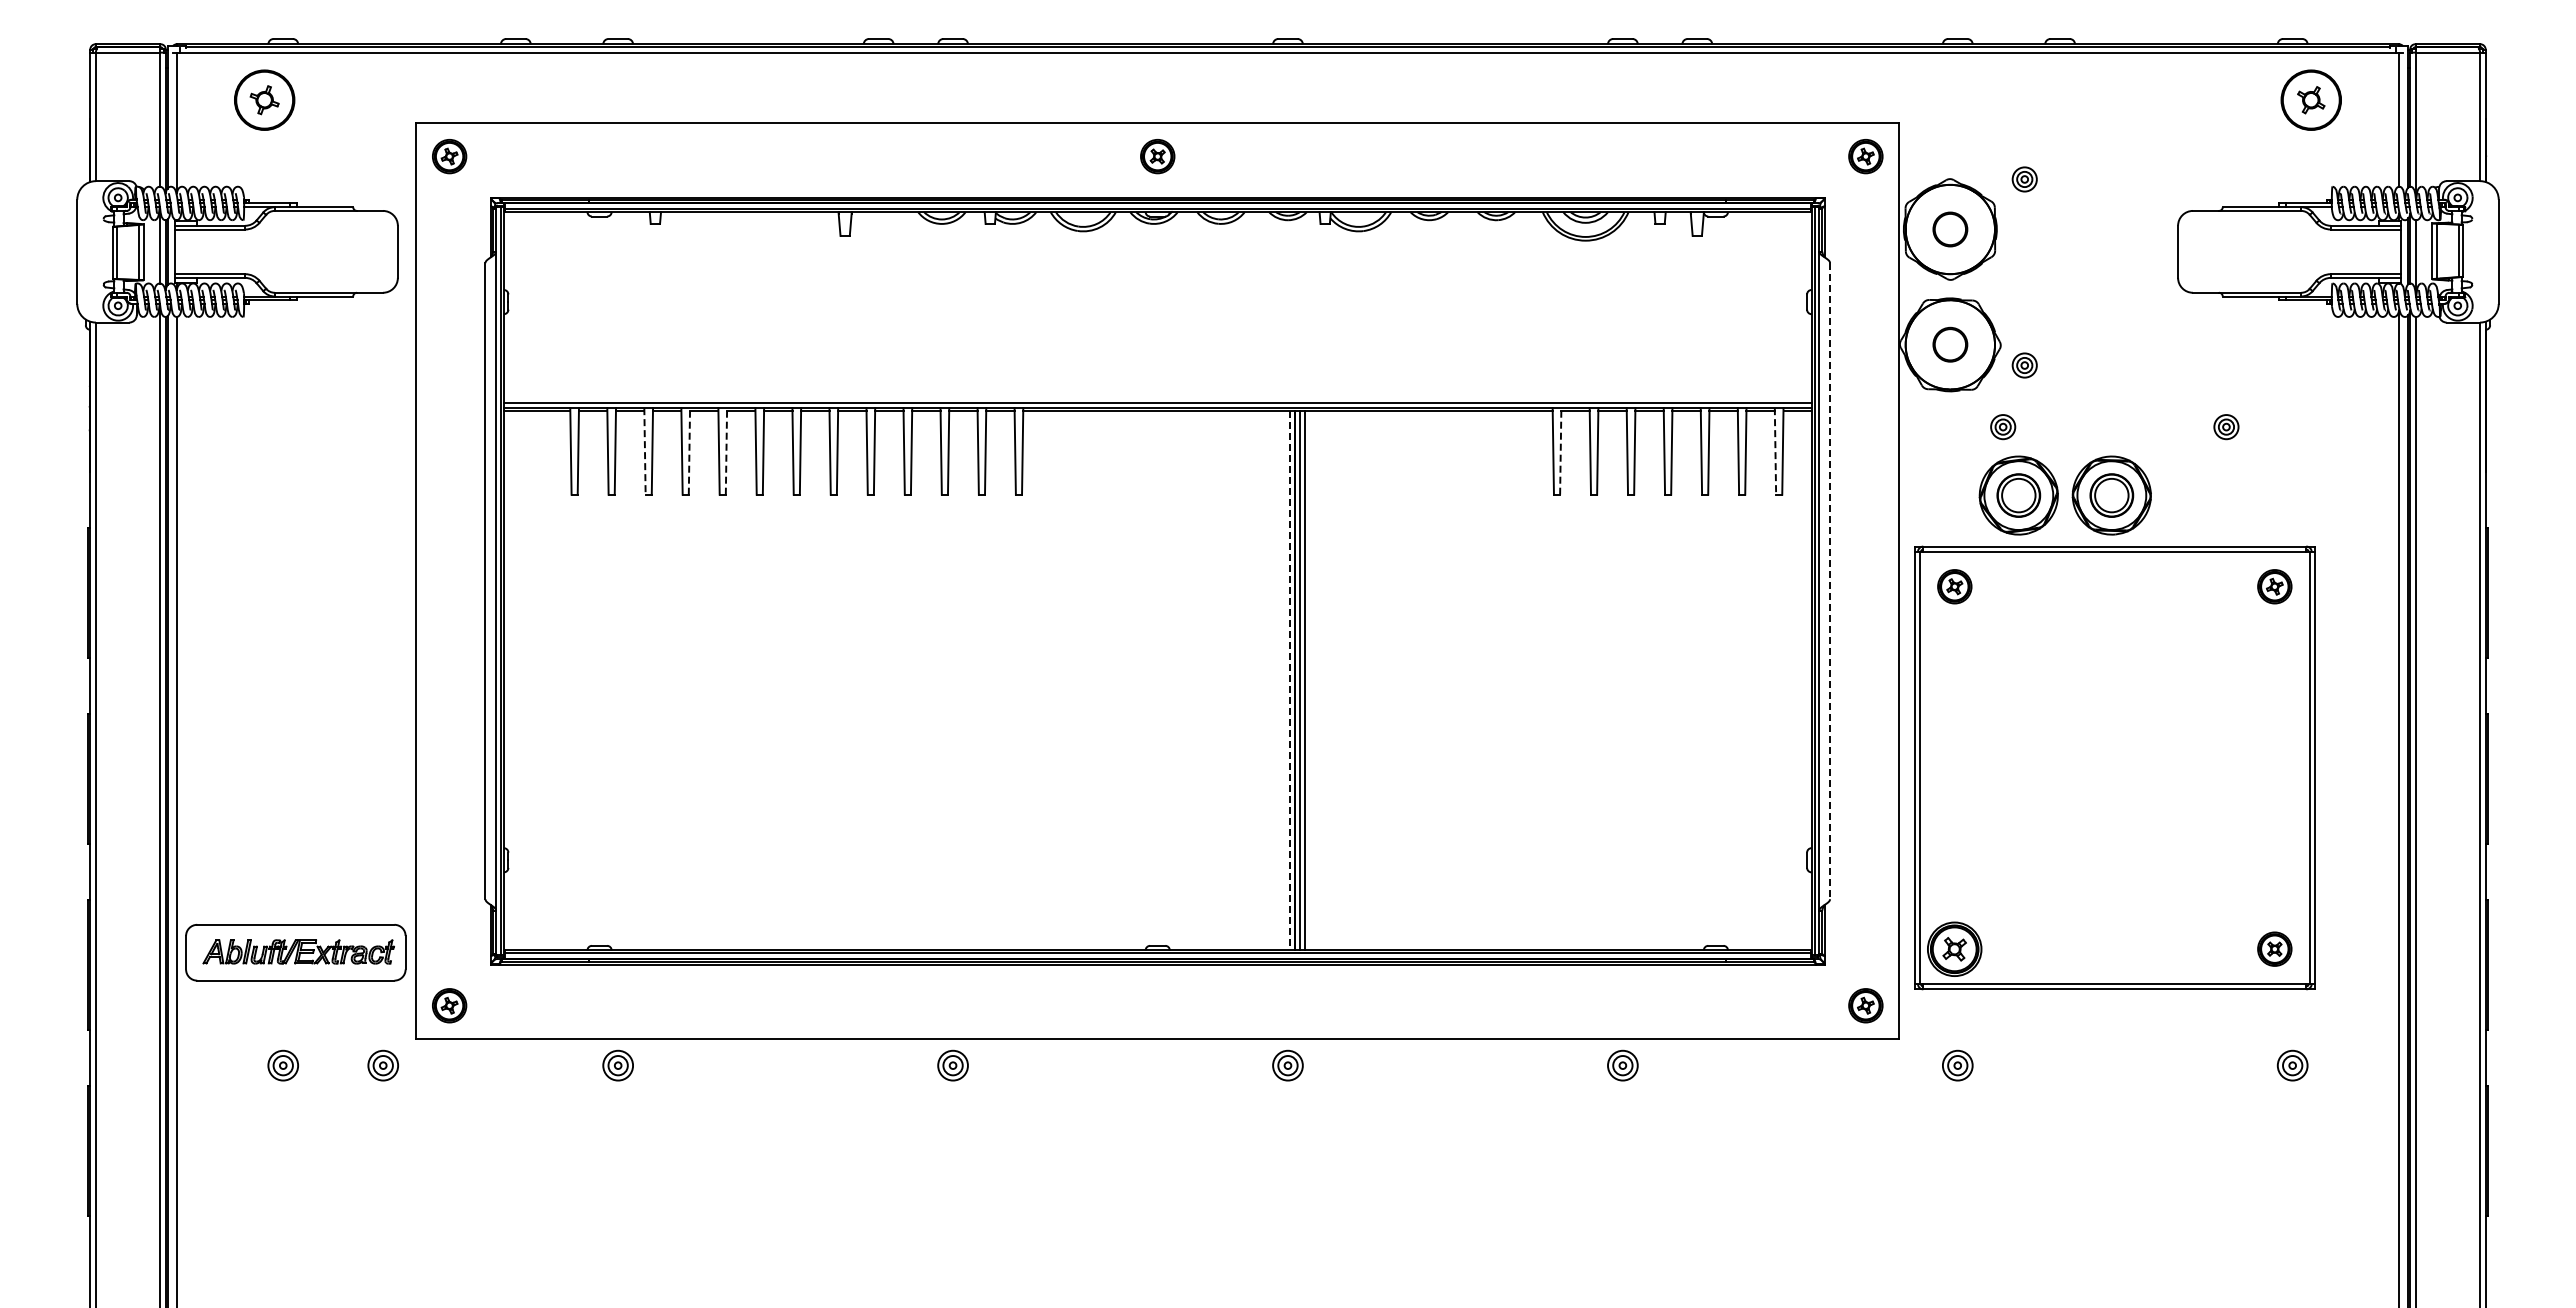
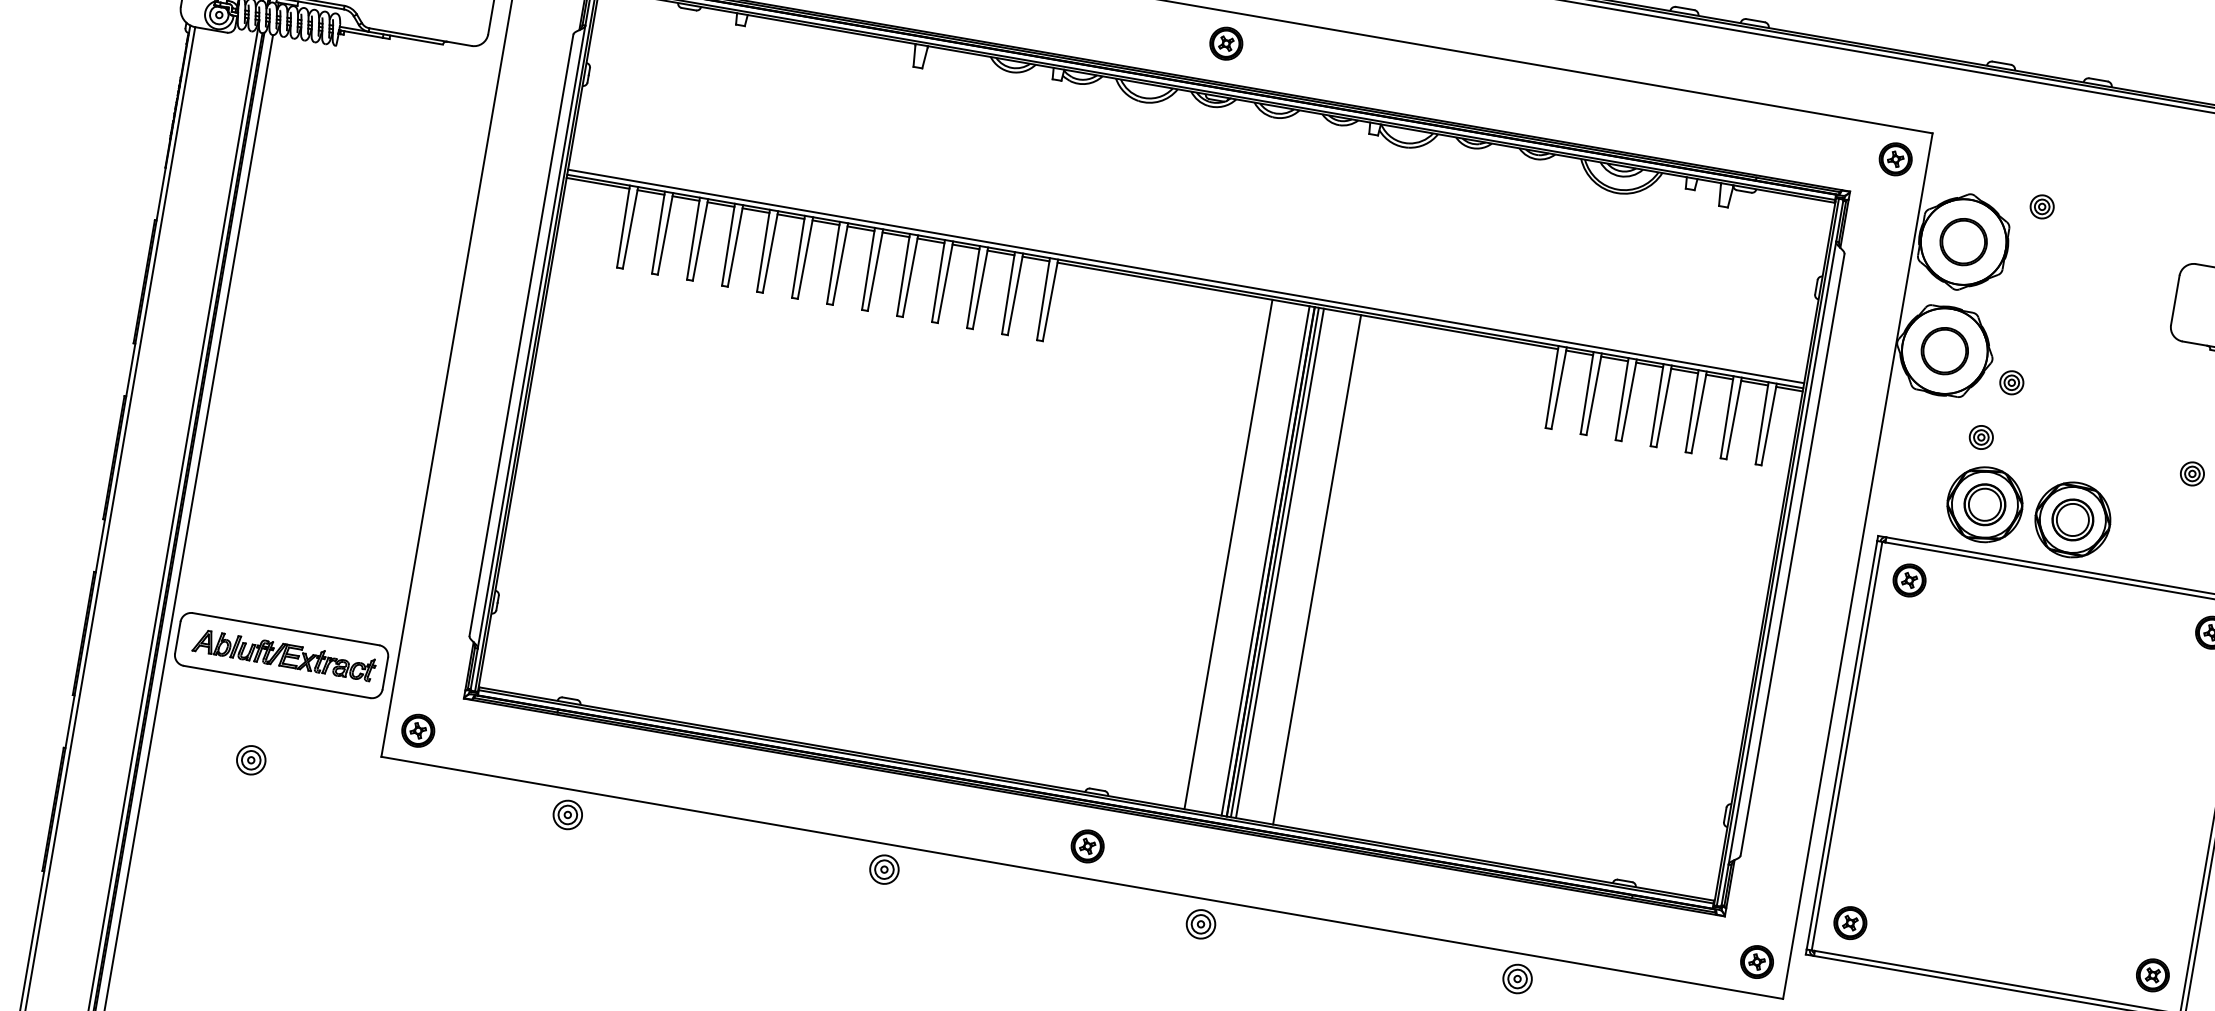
part: (1950, 229) -> (1963, 242), size x1.43
part: (1950, 344) -> (1945, 350), size x1.43
line: (689, 450) -> (735, 245), dashed -> solid
line: (726, 450) -> (770, 251), dashed -> solid
line: (1560, 450) -> (1559, 387), dashed -> solid
line: (644, 451) -> (693, 238), dashed -> solid
line: (1775, 451) -> (1762, 423), dashed -> solid
line: (1830, 581) -> (1792, 555), dashed -> solid
line: (1250, 680) -> (1228, 554), added
line: (1344, 680) -> (1317, 569), added
line: (1289, 681) -> (1265, 561), dashed -> solid
part: (1954, 948) -> (1850, 922), size x0.62
part: (1157, 1005) -> (1087, 846), added
part: (382, 1065) -> (345, 776), removed

